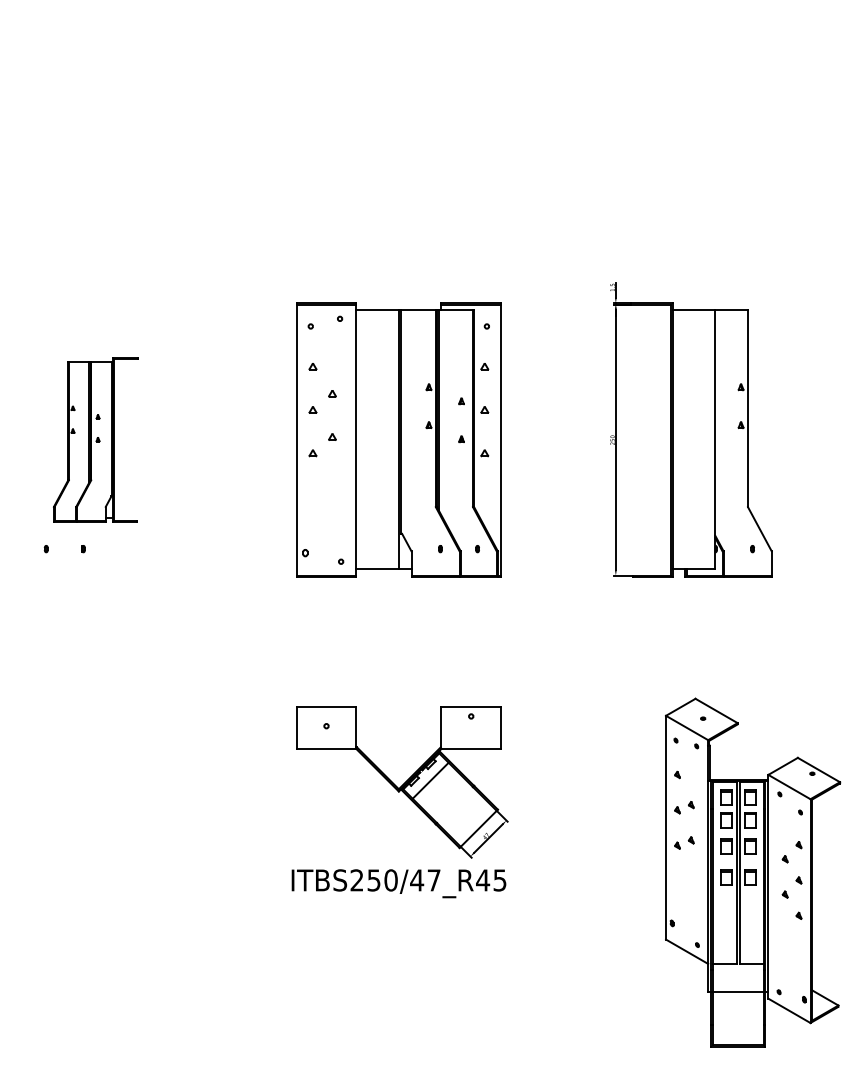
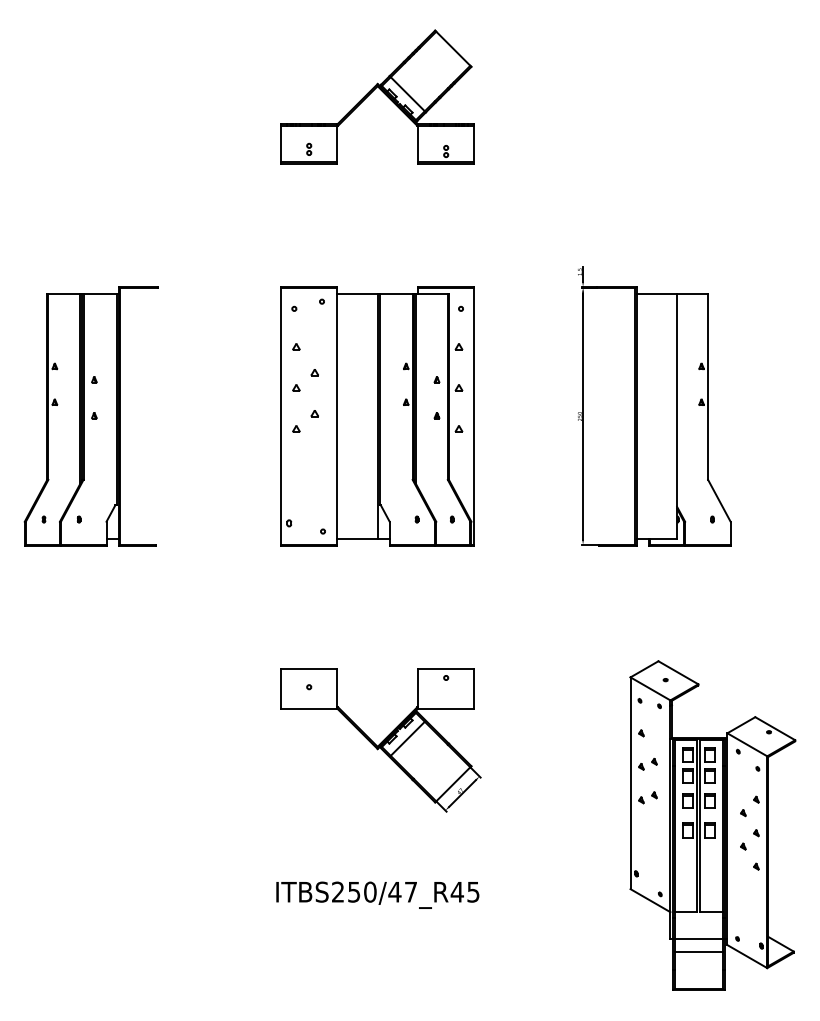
part: (394, 96) -> (373, 91), added
part: (95, 440) -> (90, 416), size x1.67
text: (398, 882) -> (377, 894), moved
line: (737, 1005) -> (698, 951), added

